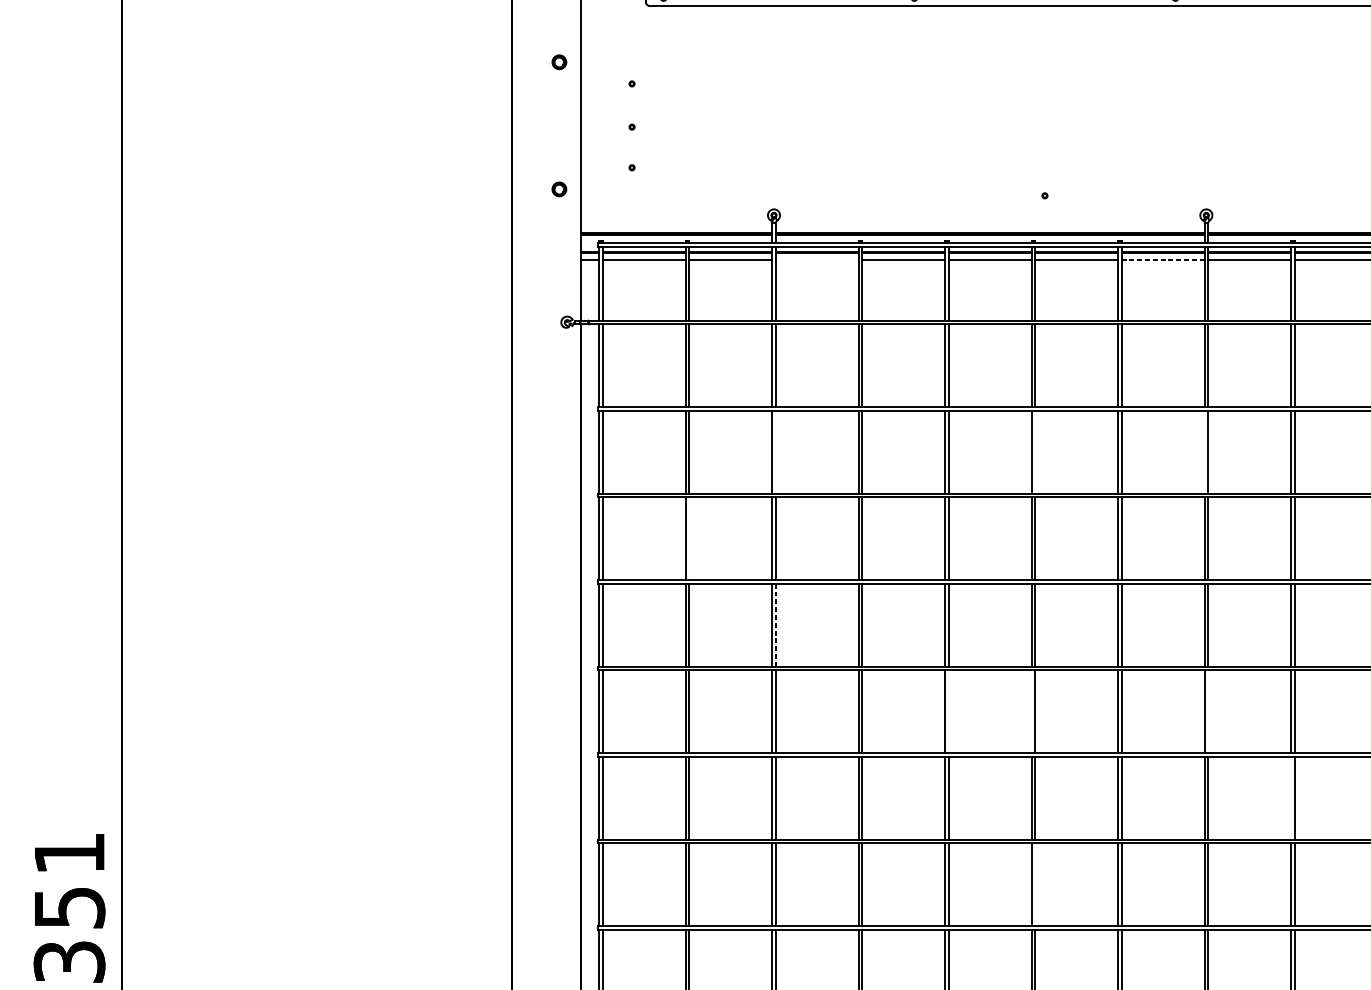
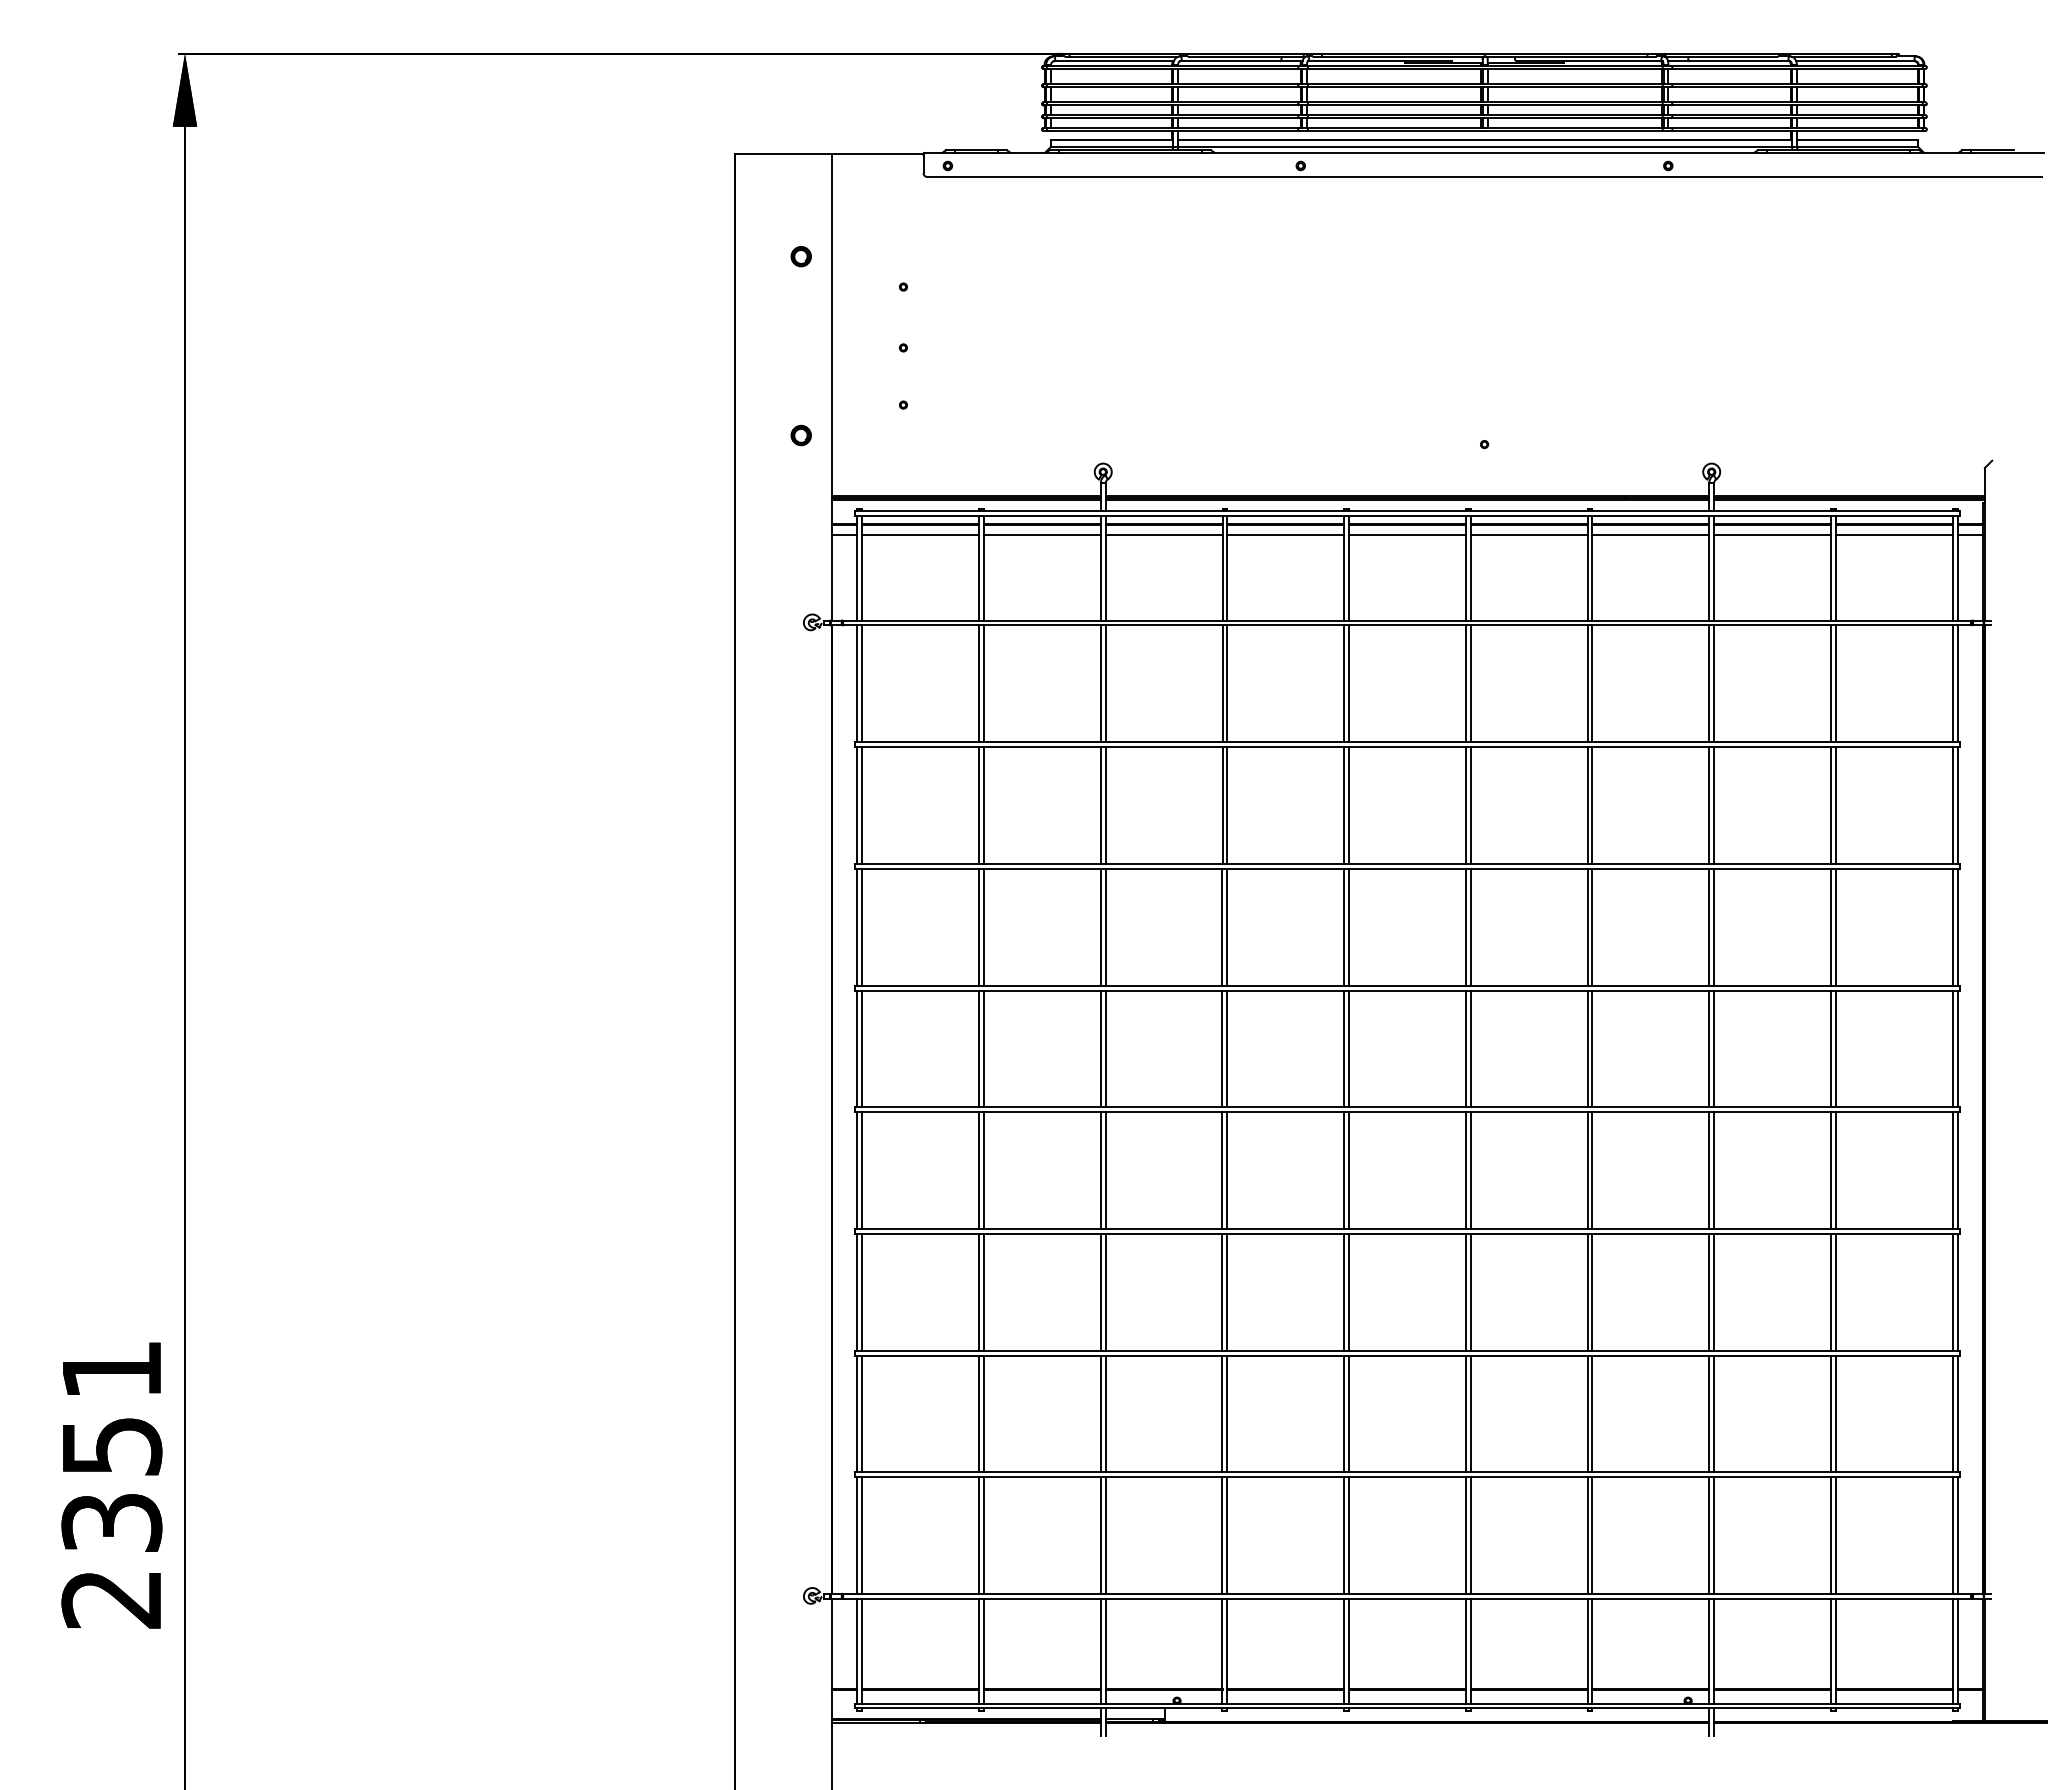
line: (816, 259) -> (1163, 534), added
line: (1162, 259) -> (1650, 534), dashed -> solid
line: (775, 452) -> (1105, 805), added
line: (1034, 452) -> (1470, 805), added
line: (1204, 452) -> (1709, 805), added
line: (689, 538) -> (984, 926), added
line: (775, 625) -> (1105, 1048), dashed -> solid
line: (948, 711) -> (1349, 1170), added
line: (1031, 711) -> (1465, 1170), added
line: (1208, 711) -> (1714, 1170), added
line: (1290, 797) -> (1830, 1291), added
line: (1034, 884) -> (1470, 1413), added

